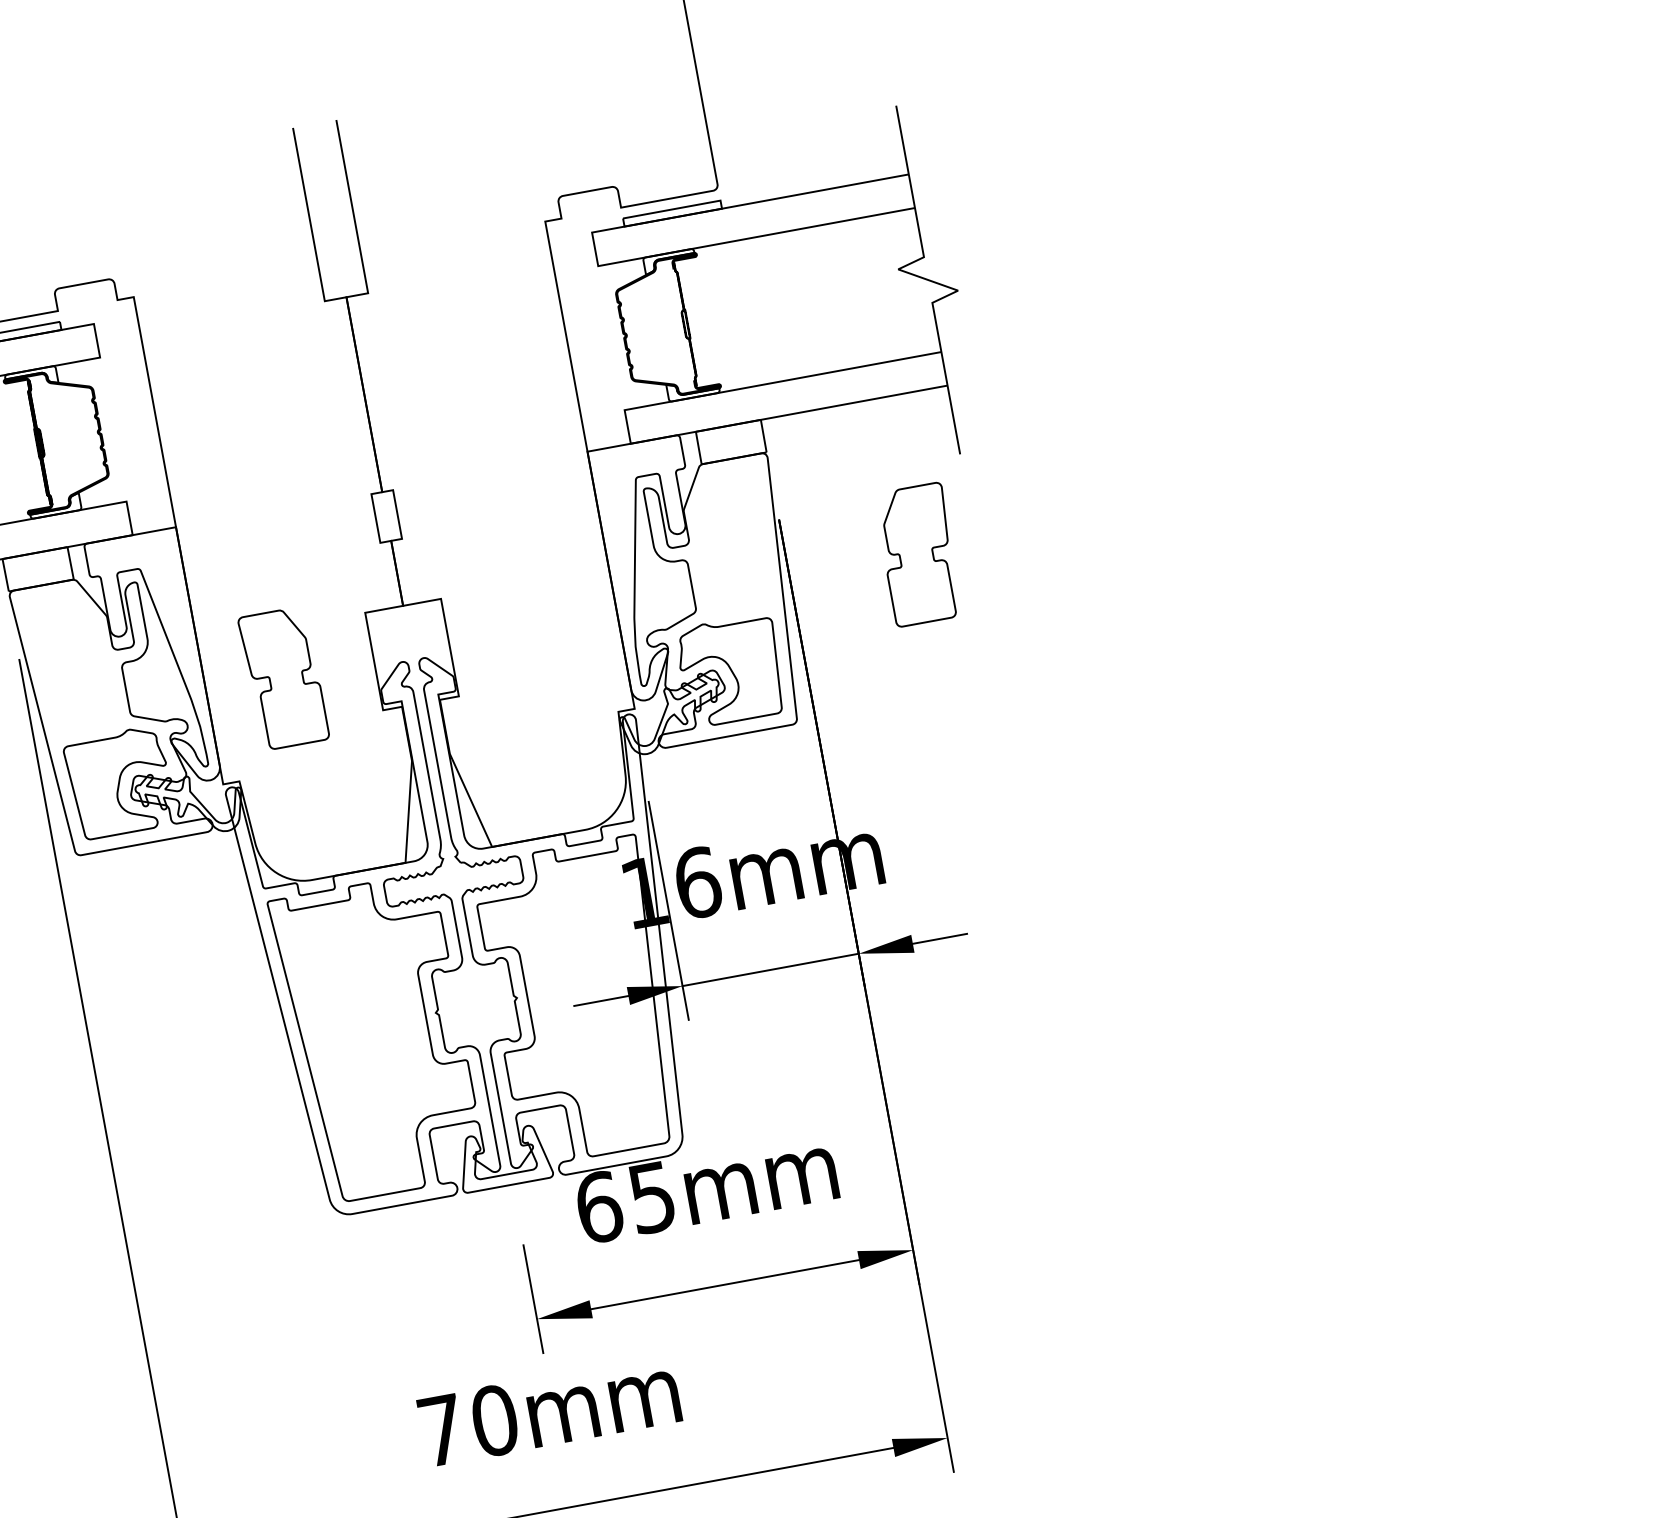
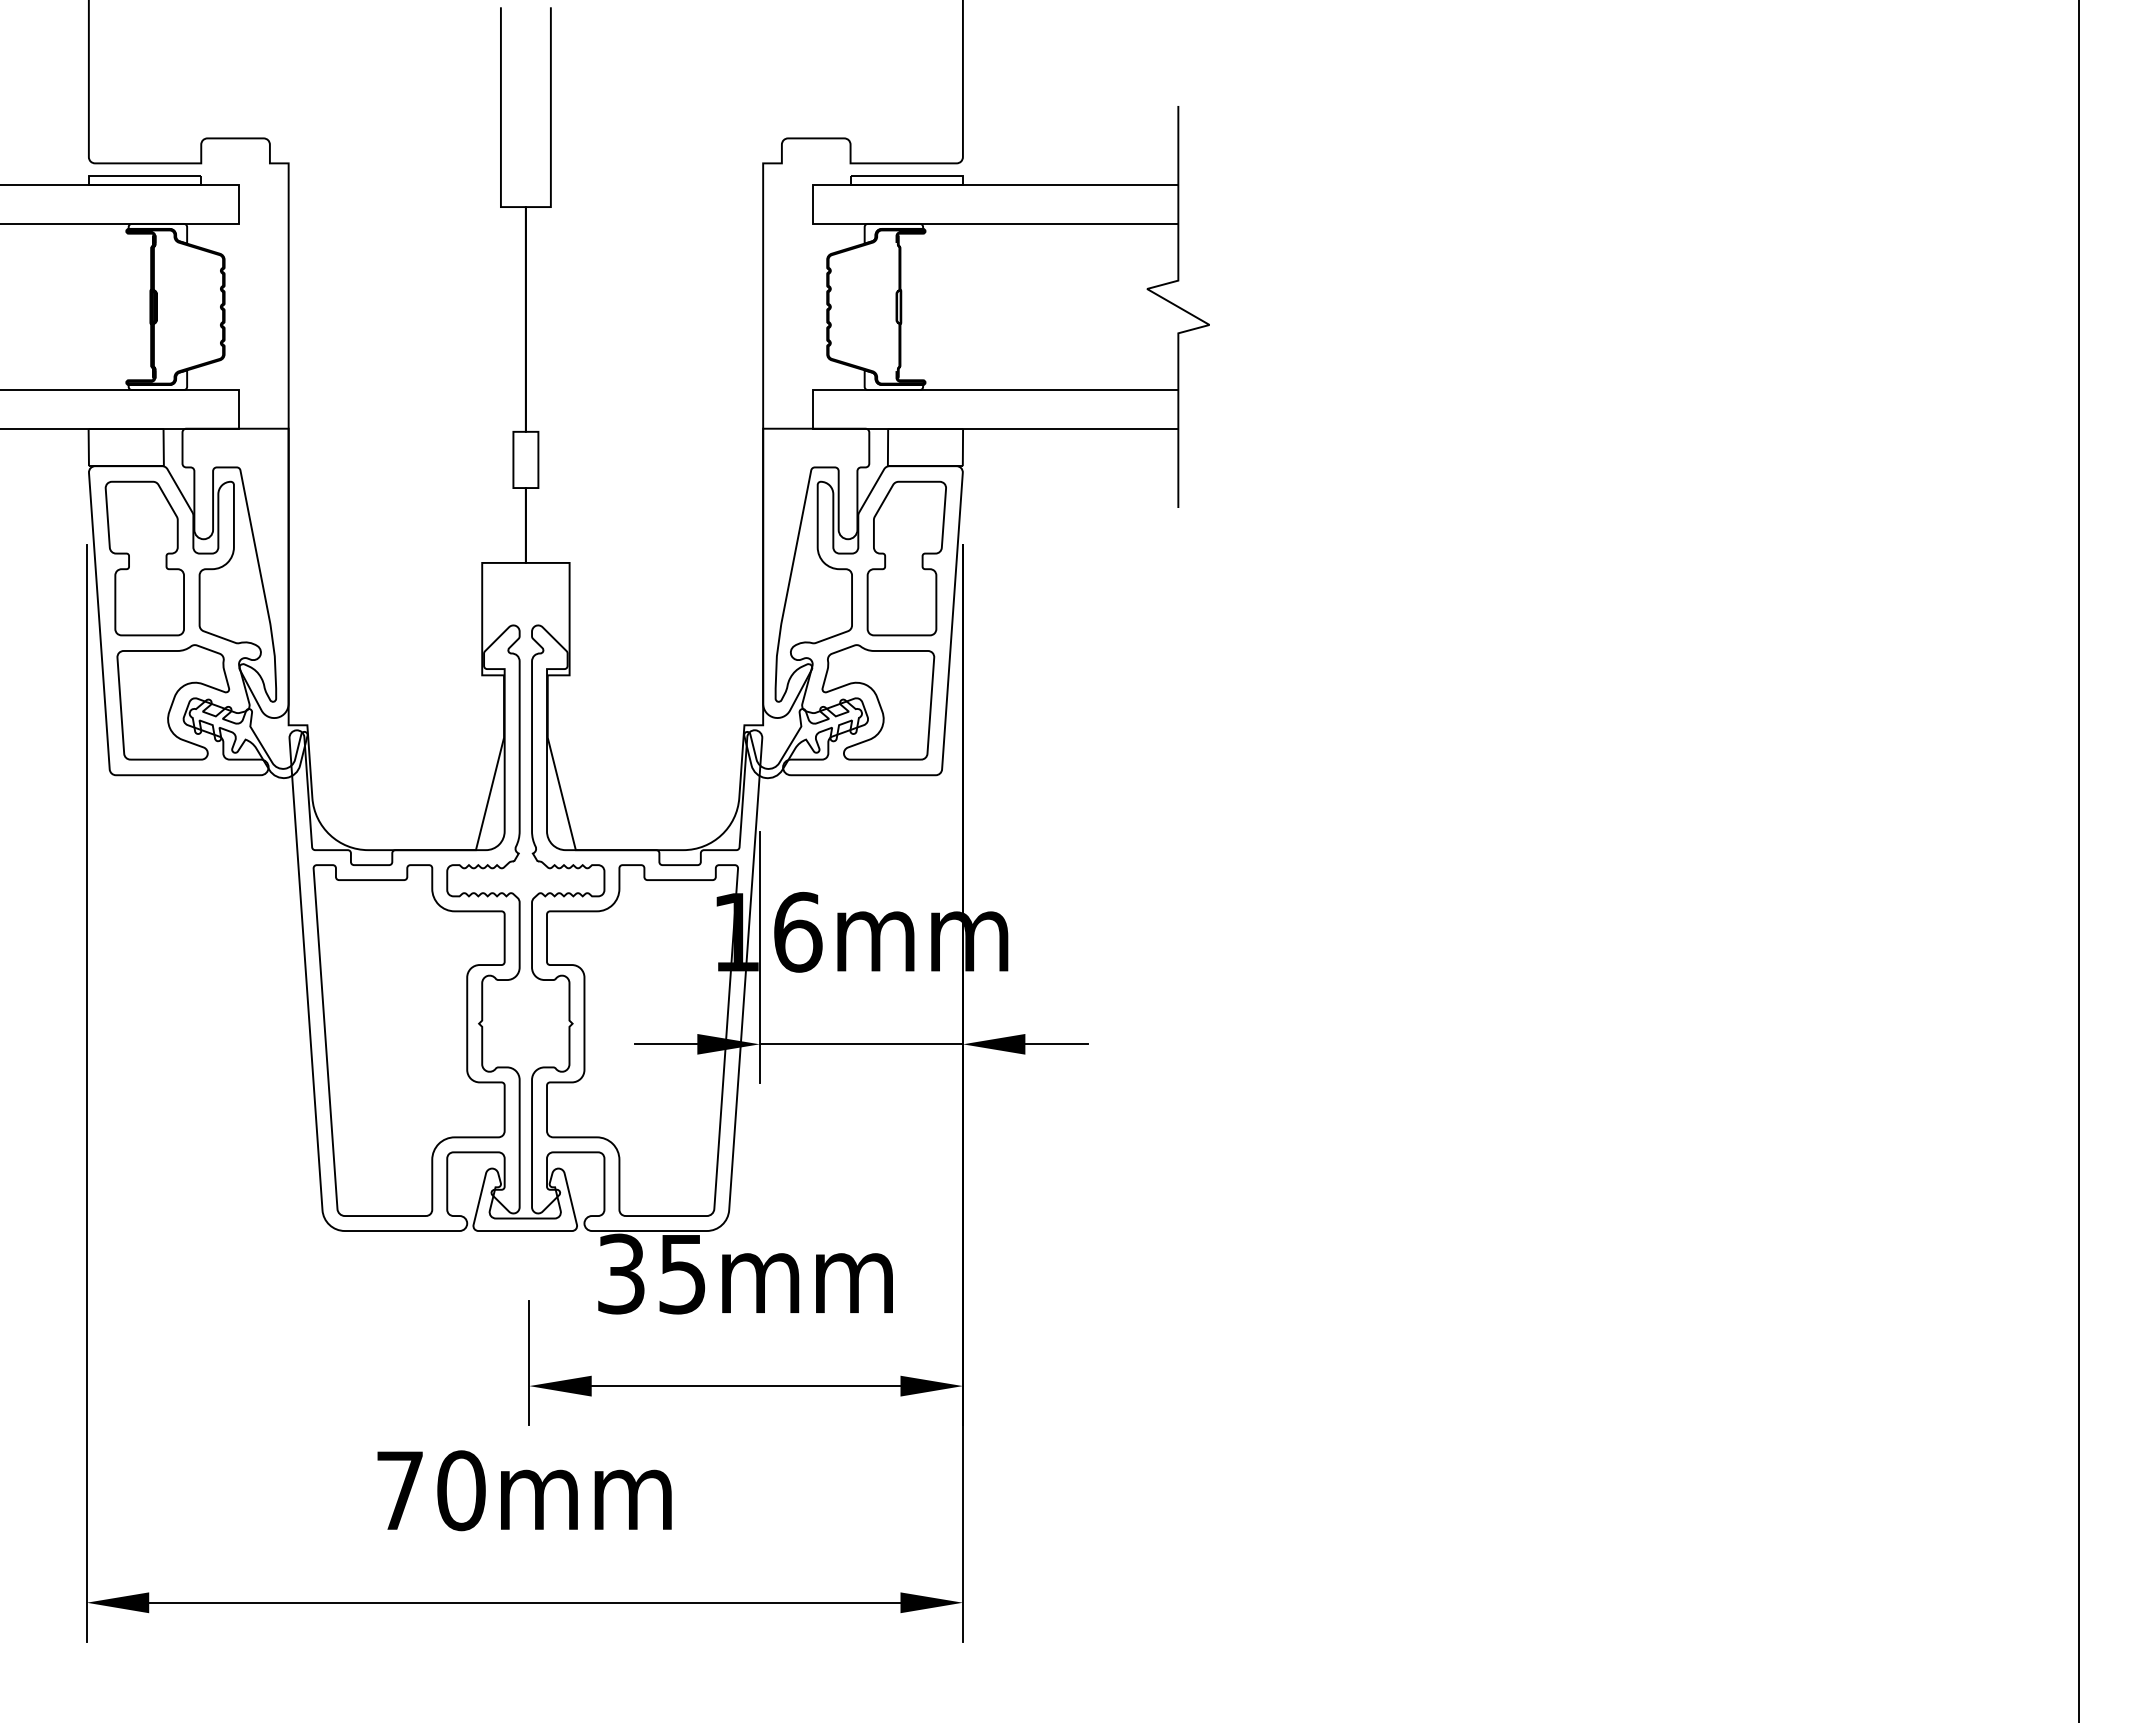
part: (918, 554) -> (906, 558), moved
part: (283, 678) -> (144, 558), moved
text: (599, 1206) -> (621, 1273), 65mm -> 35mm

